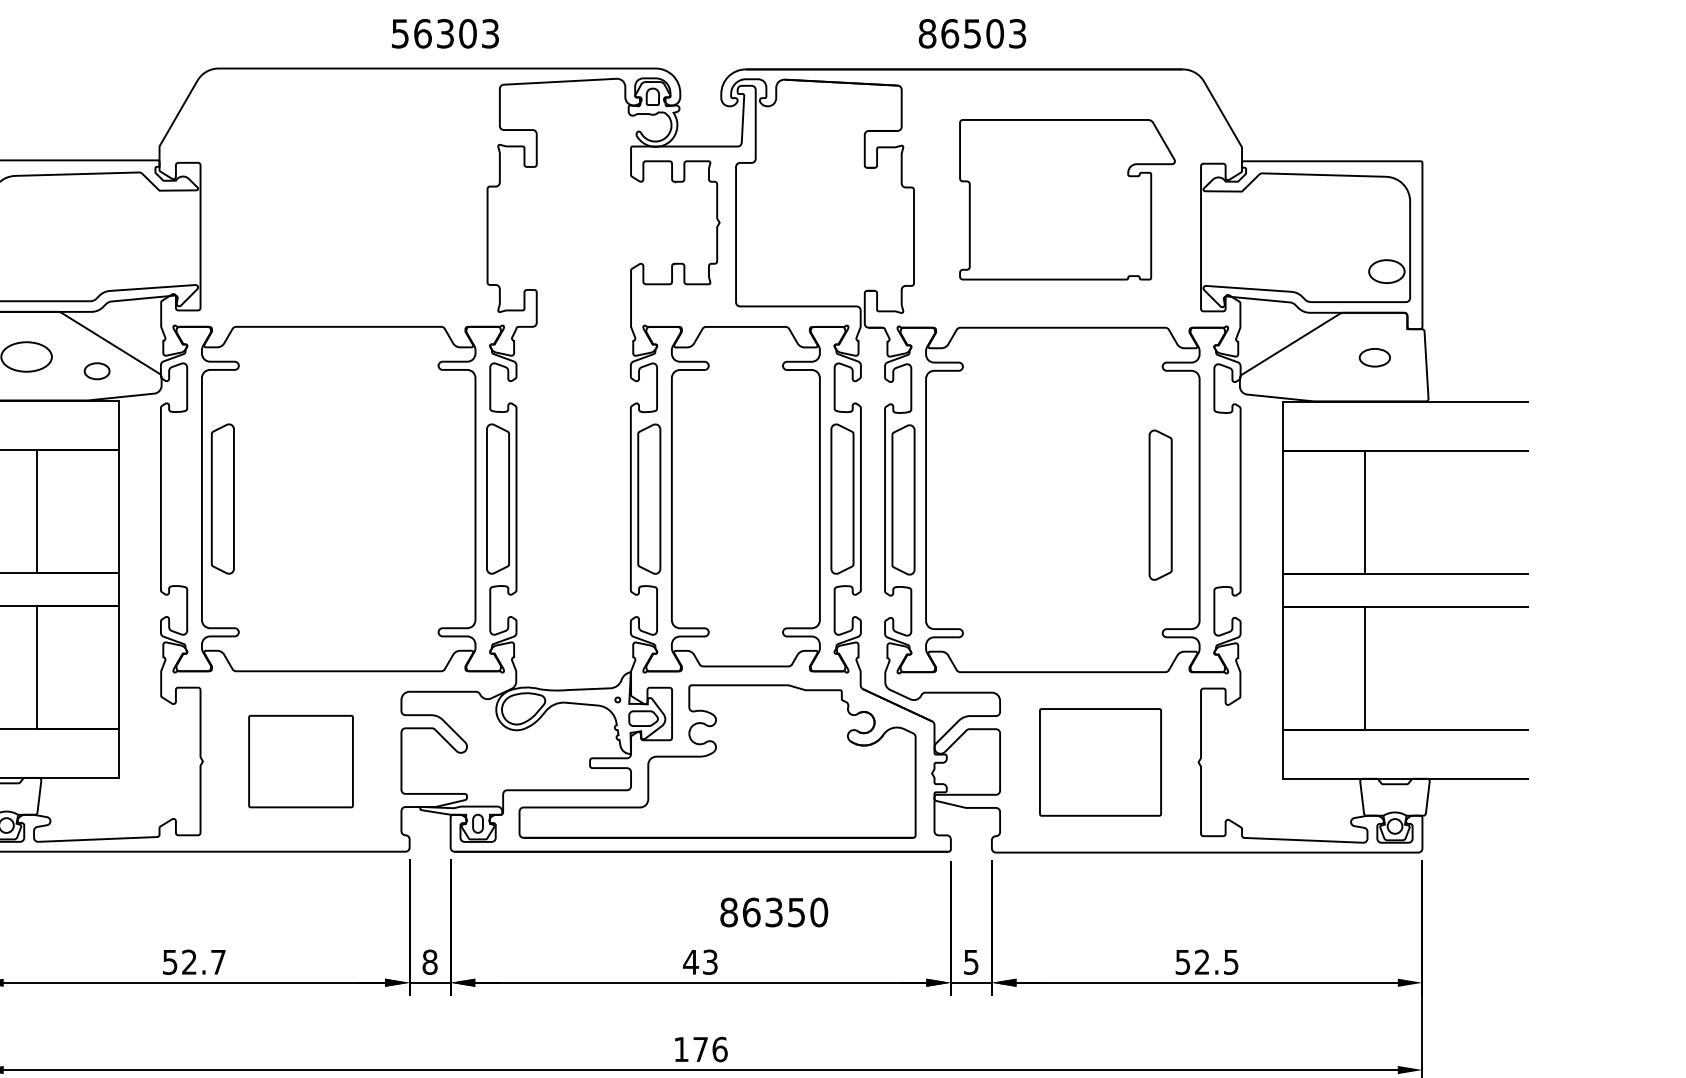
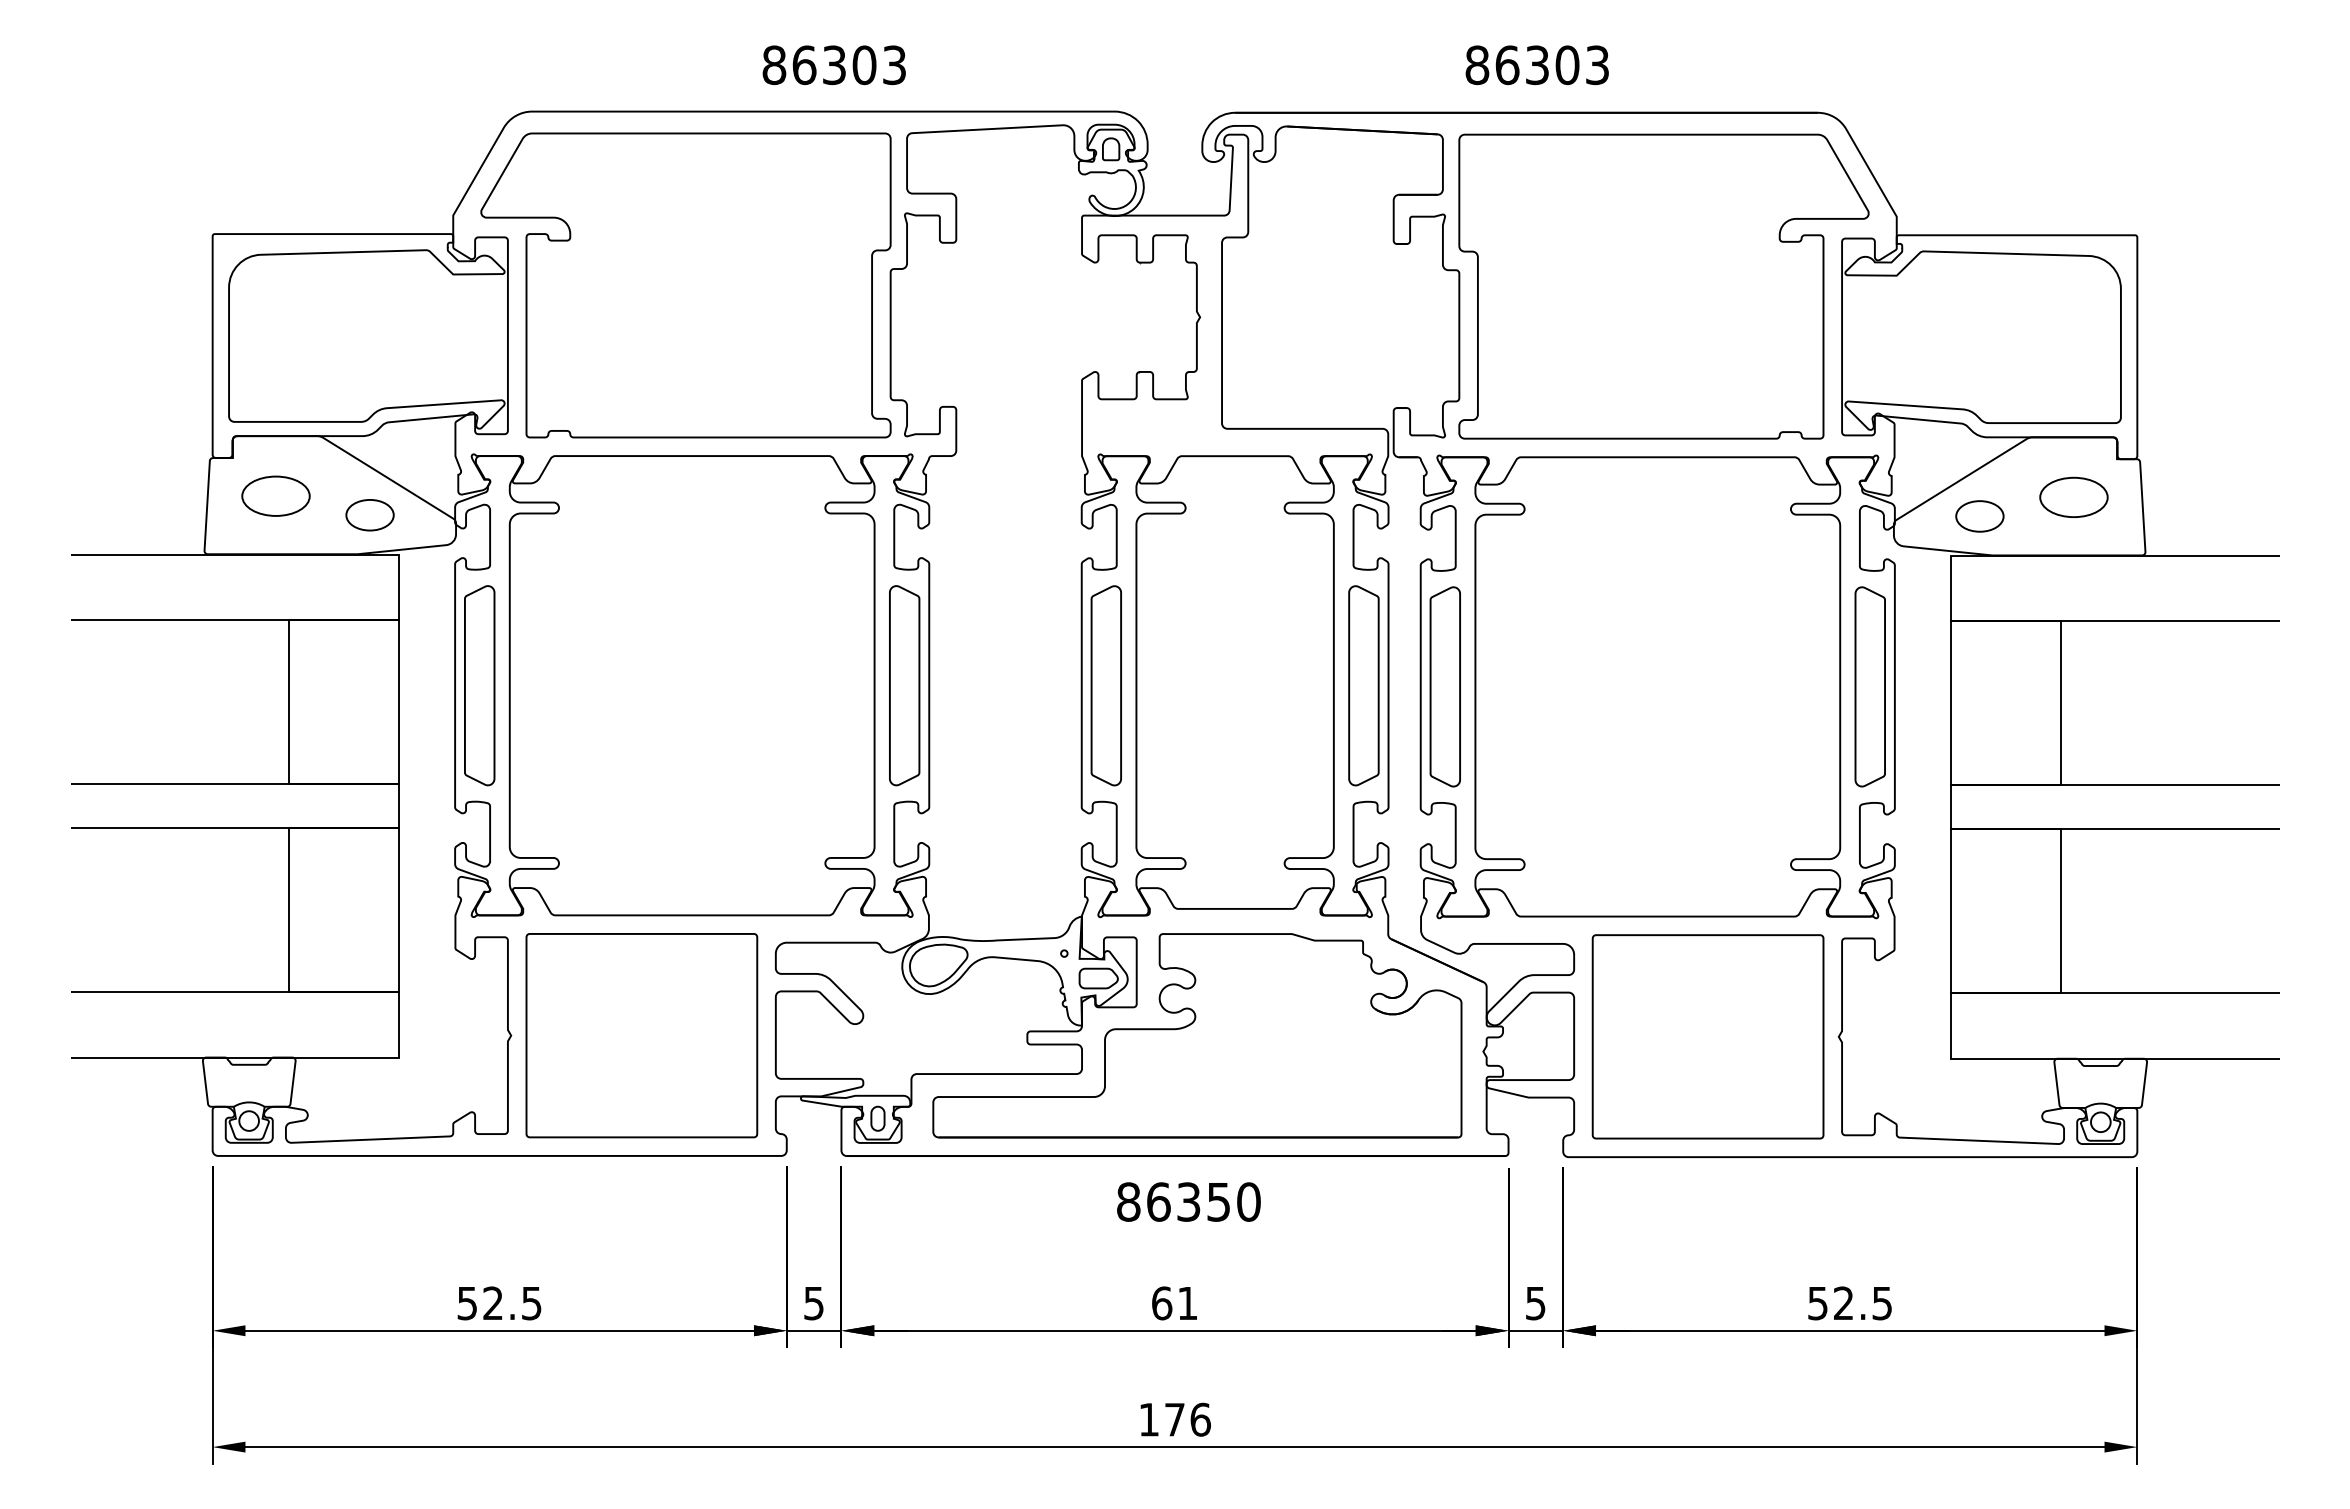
text: (400, 33) -> (774, 65), 56303 -> 86303
text: (972, 33) -> (1537, 64), 86503 -> 86303
part: (333, 198) -> (685, 285), added
part: (1067, 199) -> (1663, 286), size x1.43
part: (1386, 271) -> (1979, 516), moved
part: (1374, 357) -> (2073, 496), size x1.67
part: (96, 371) -> (369, 515), size x1.43
curve: (212, 498) -> (465, 685), moved
curve: (1150, 504) -> (1856, 686), moved
part: (300, 761) -> (641, 1035), size x1.67
part: (1100, 762) -> (1707, 1036), size x1.43
text: (773, 912) -> (1188, 1201), moved
text: (218, 962) -> (531, 1303), 52.7 -> 52.5
text: (430, 962) -> (814, 1303), 8 -> 5
text: (700, 962) -> (1174, 1303), 43 -> 61

